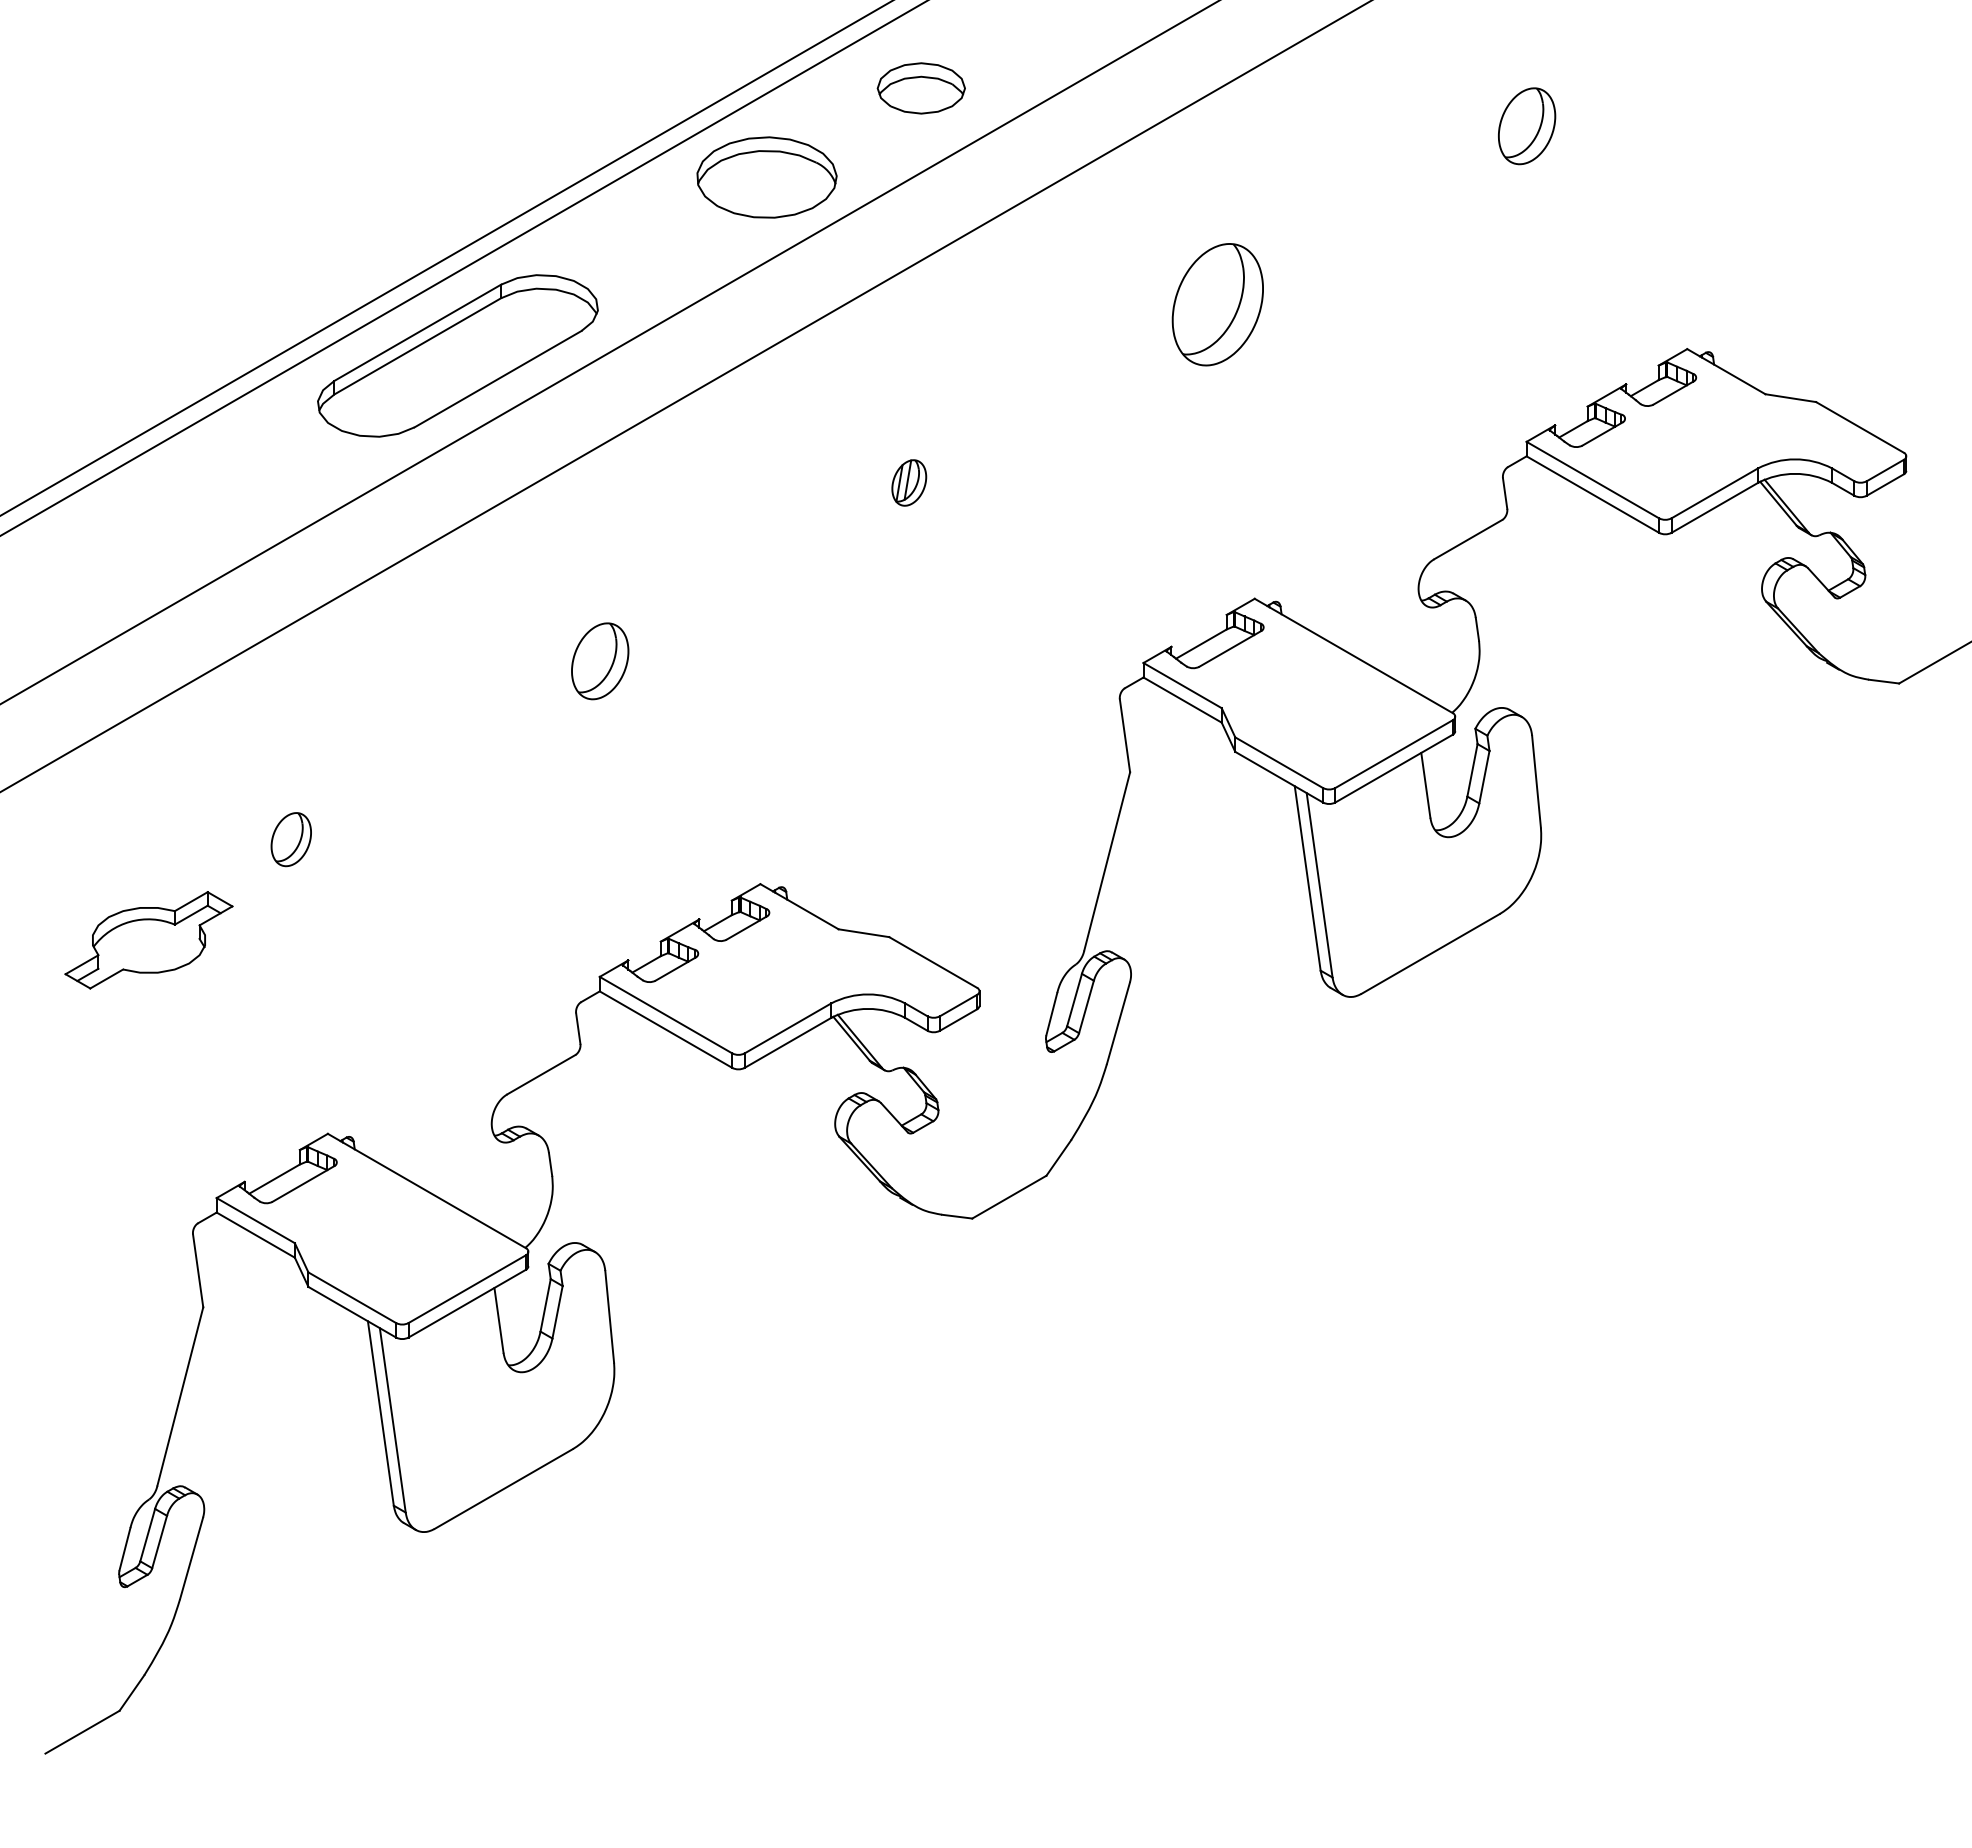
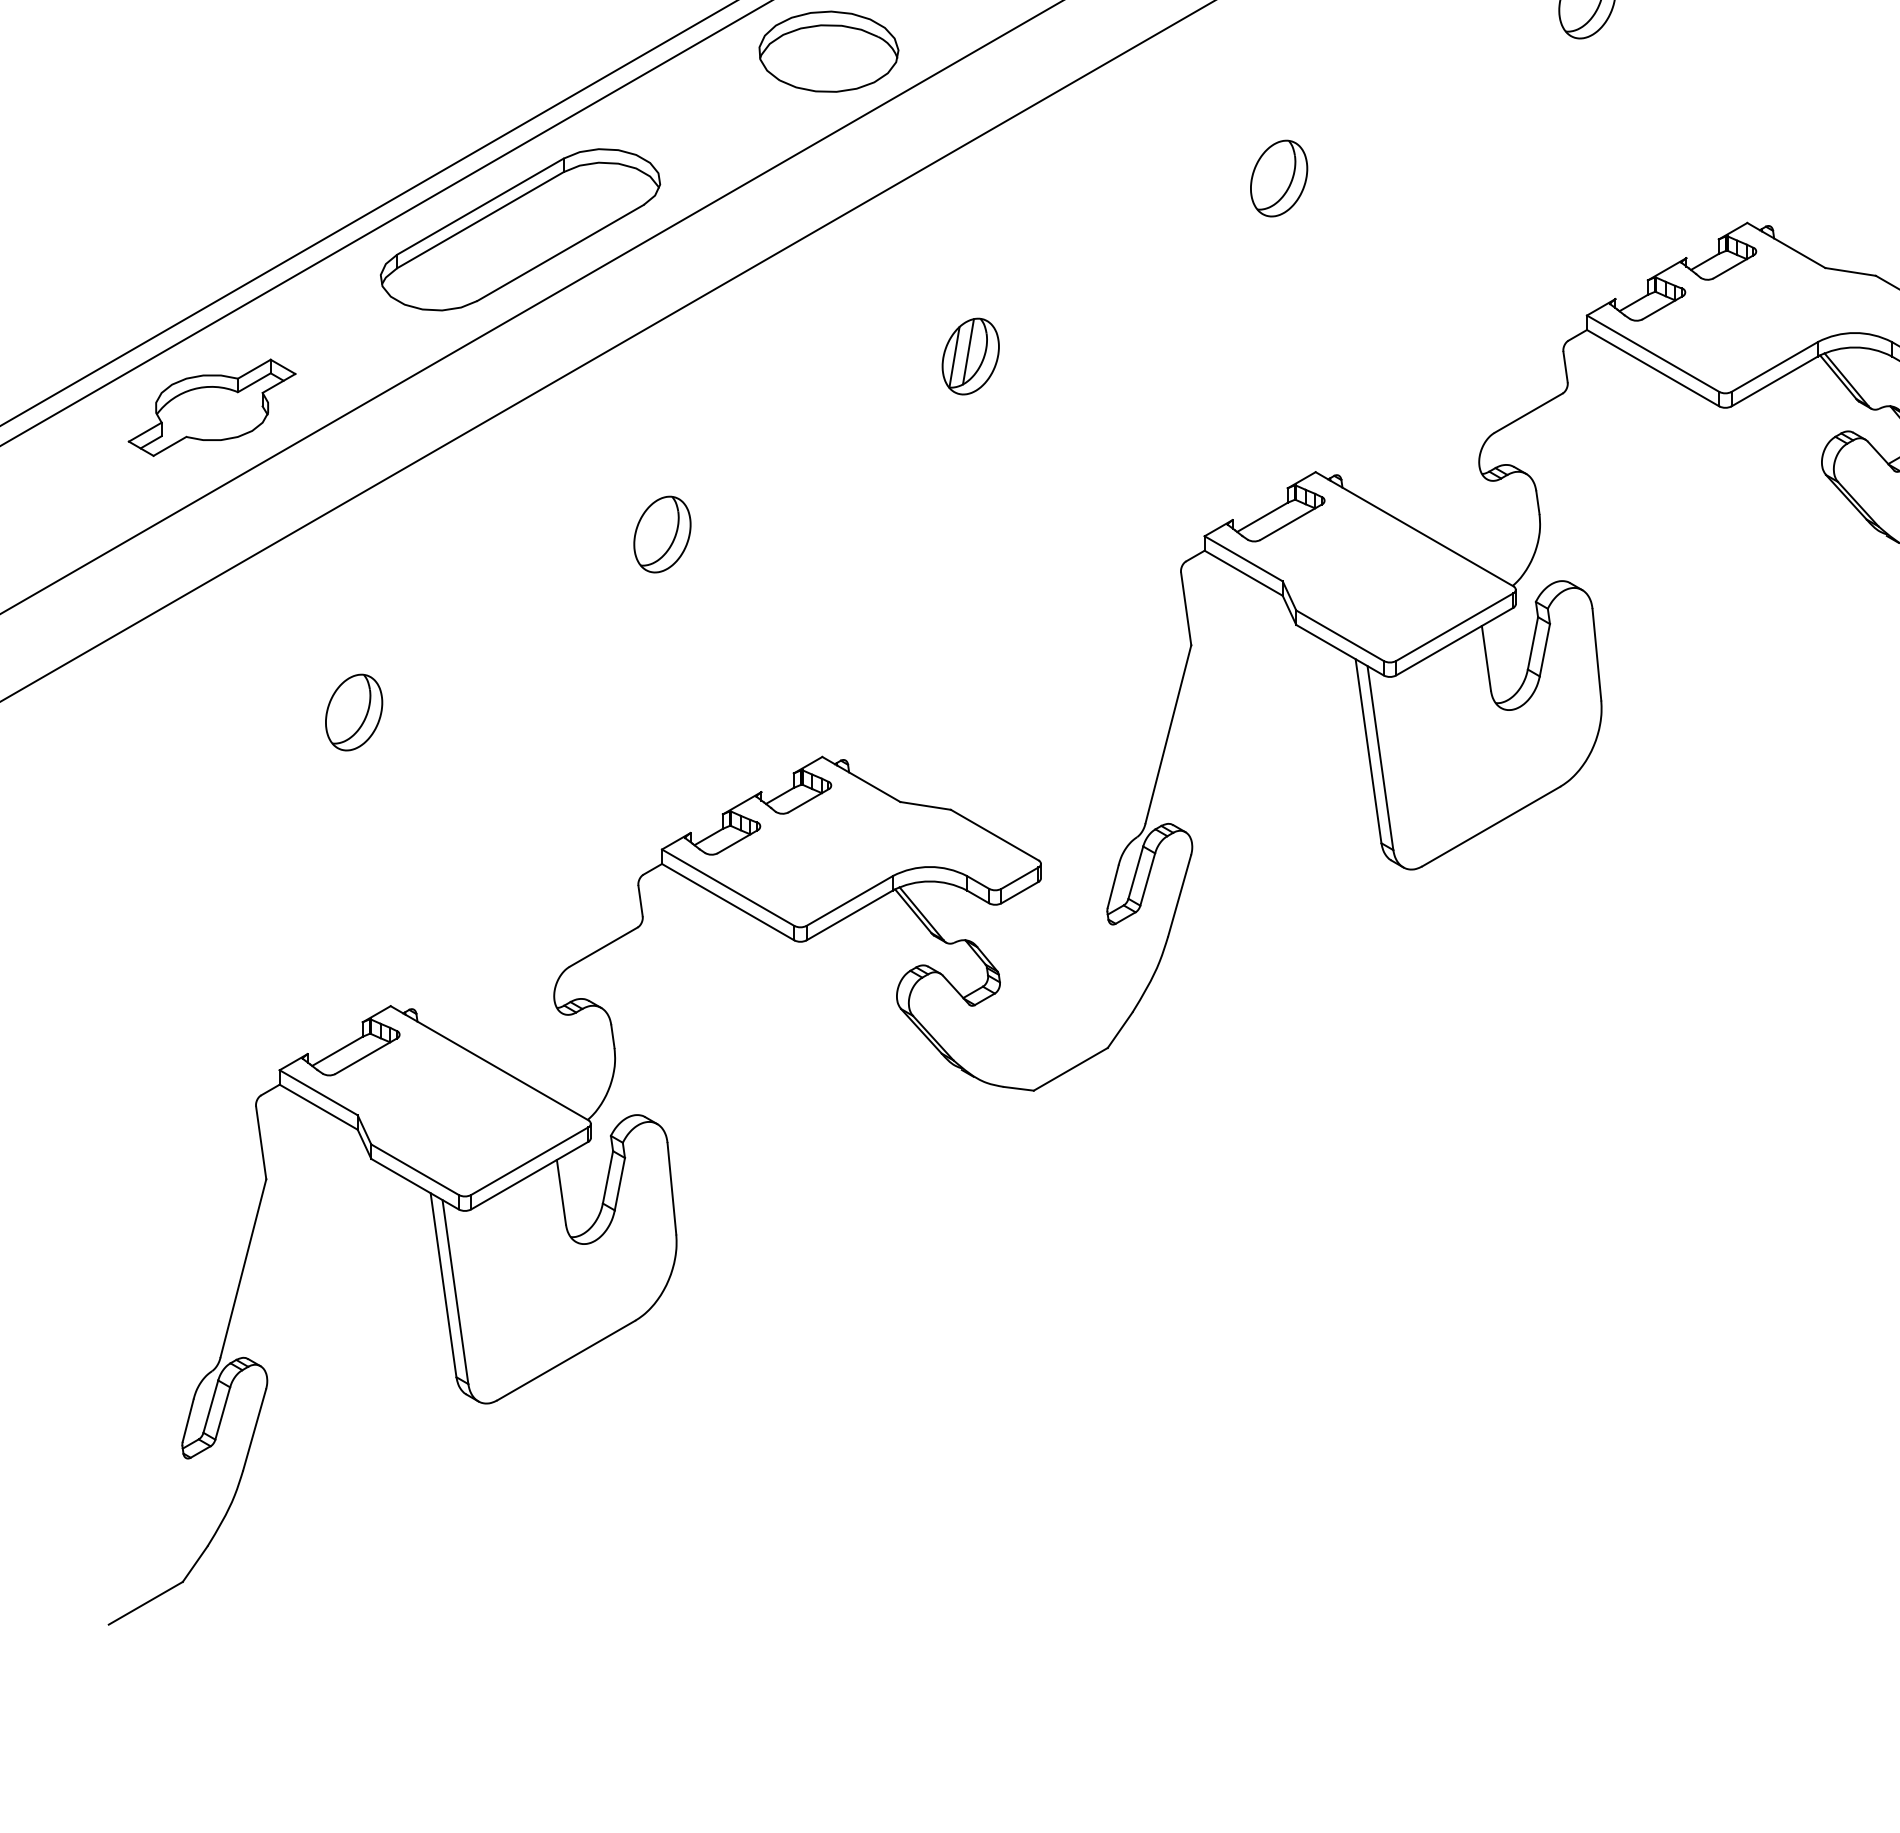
part: (1218, 304) -> (1279, 178), size x0.62
part: (909, 482) -> (971, 356), size x1.67
part: (291, 839) -> (354, 712), size x1.43
part: (148, 940) -> (211, 407), moved

